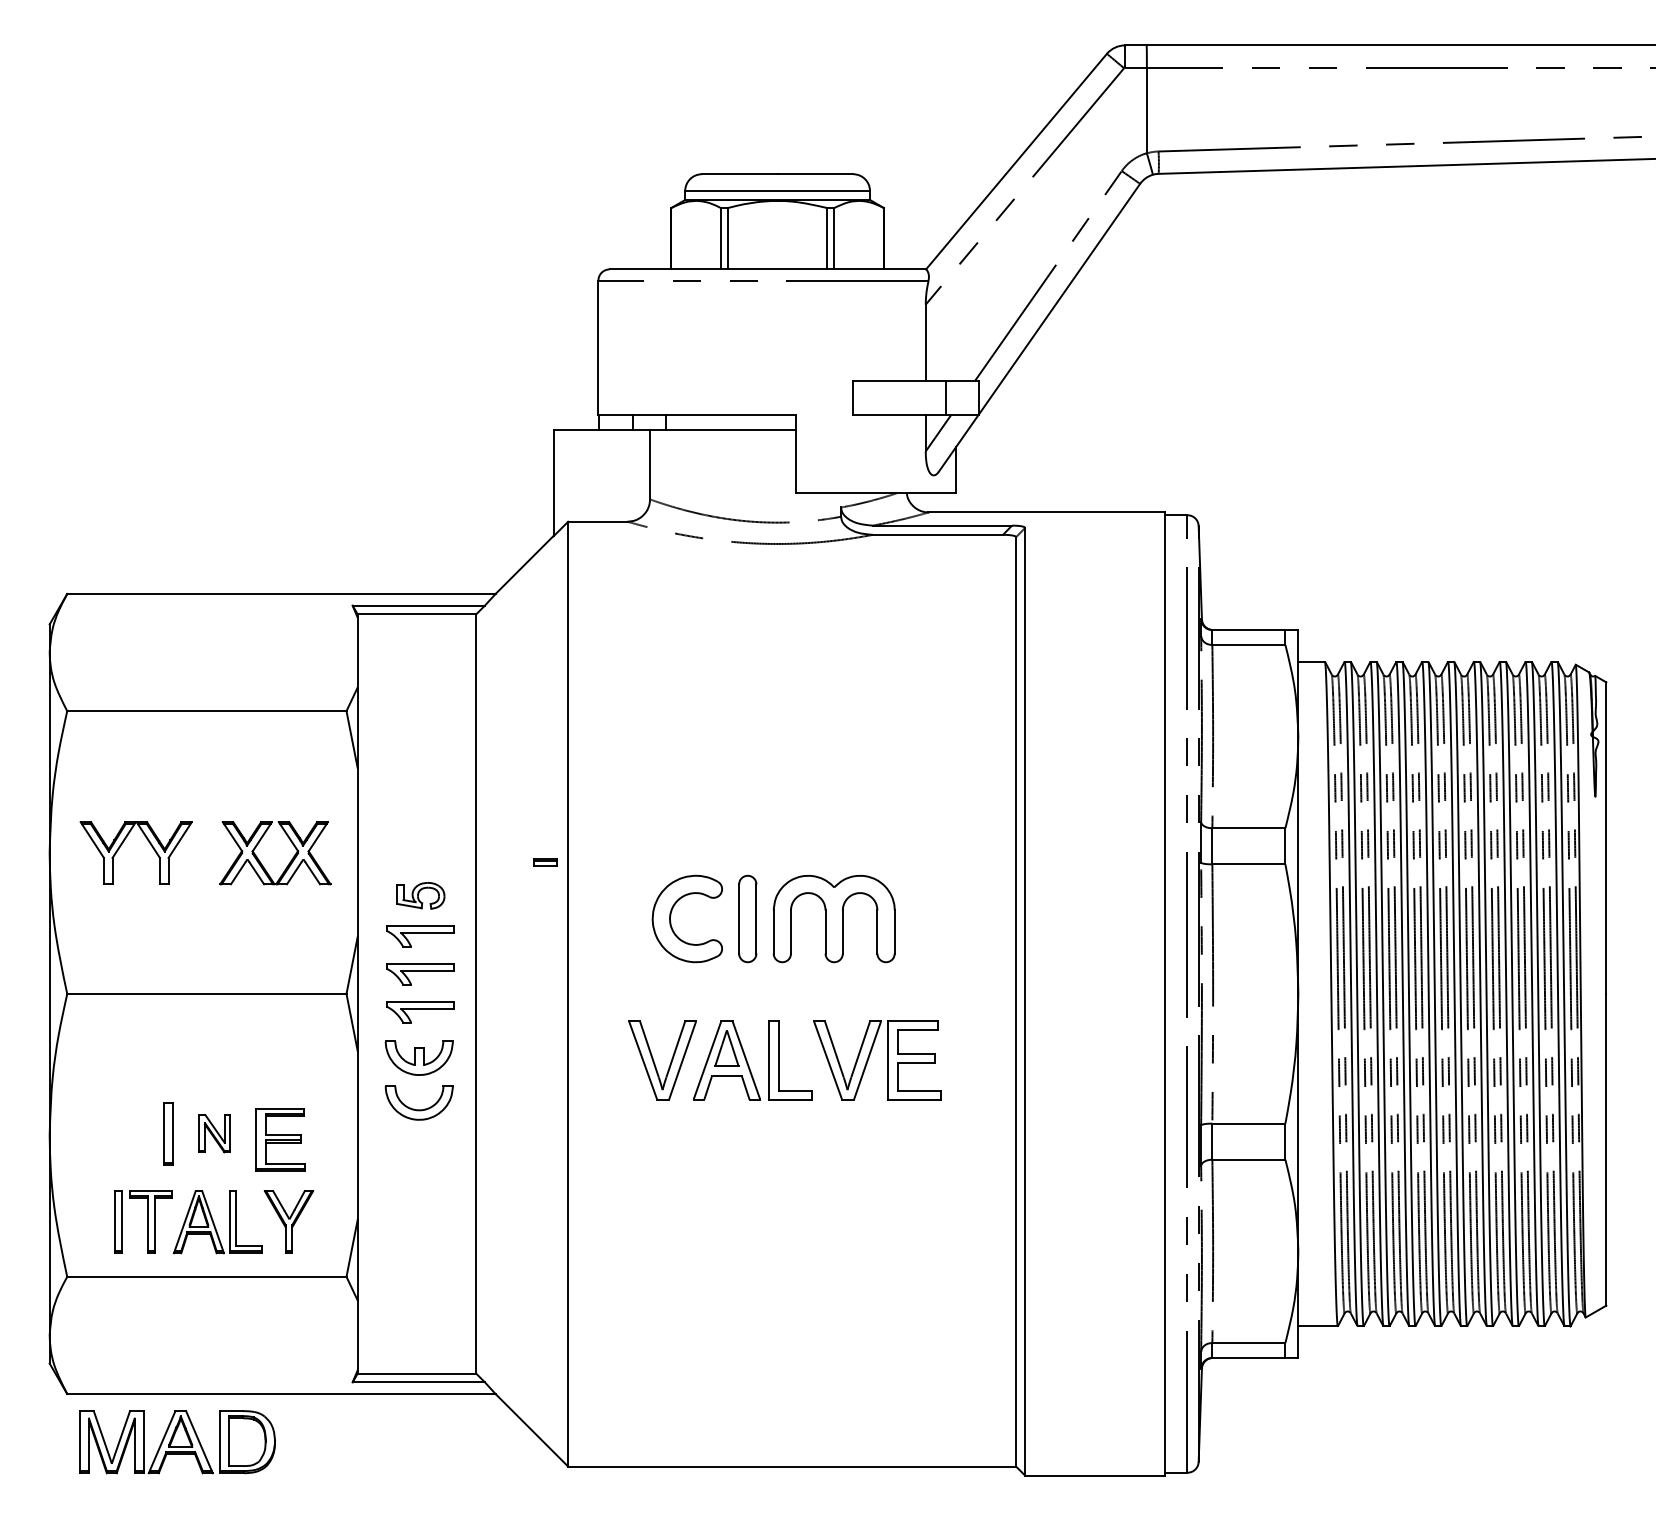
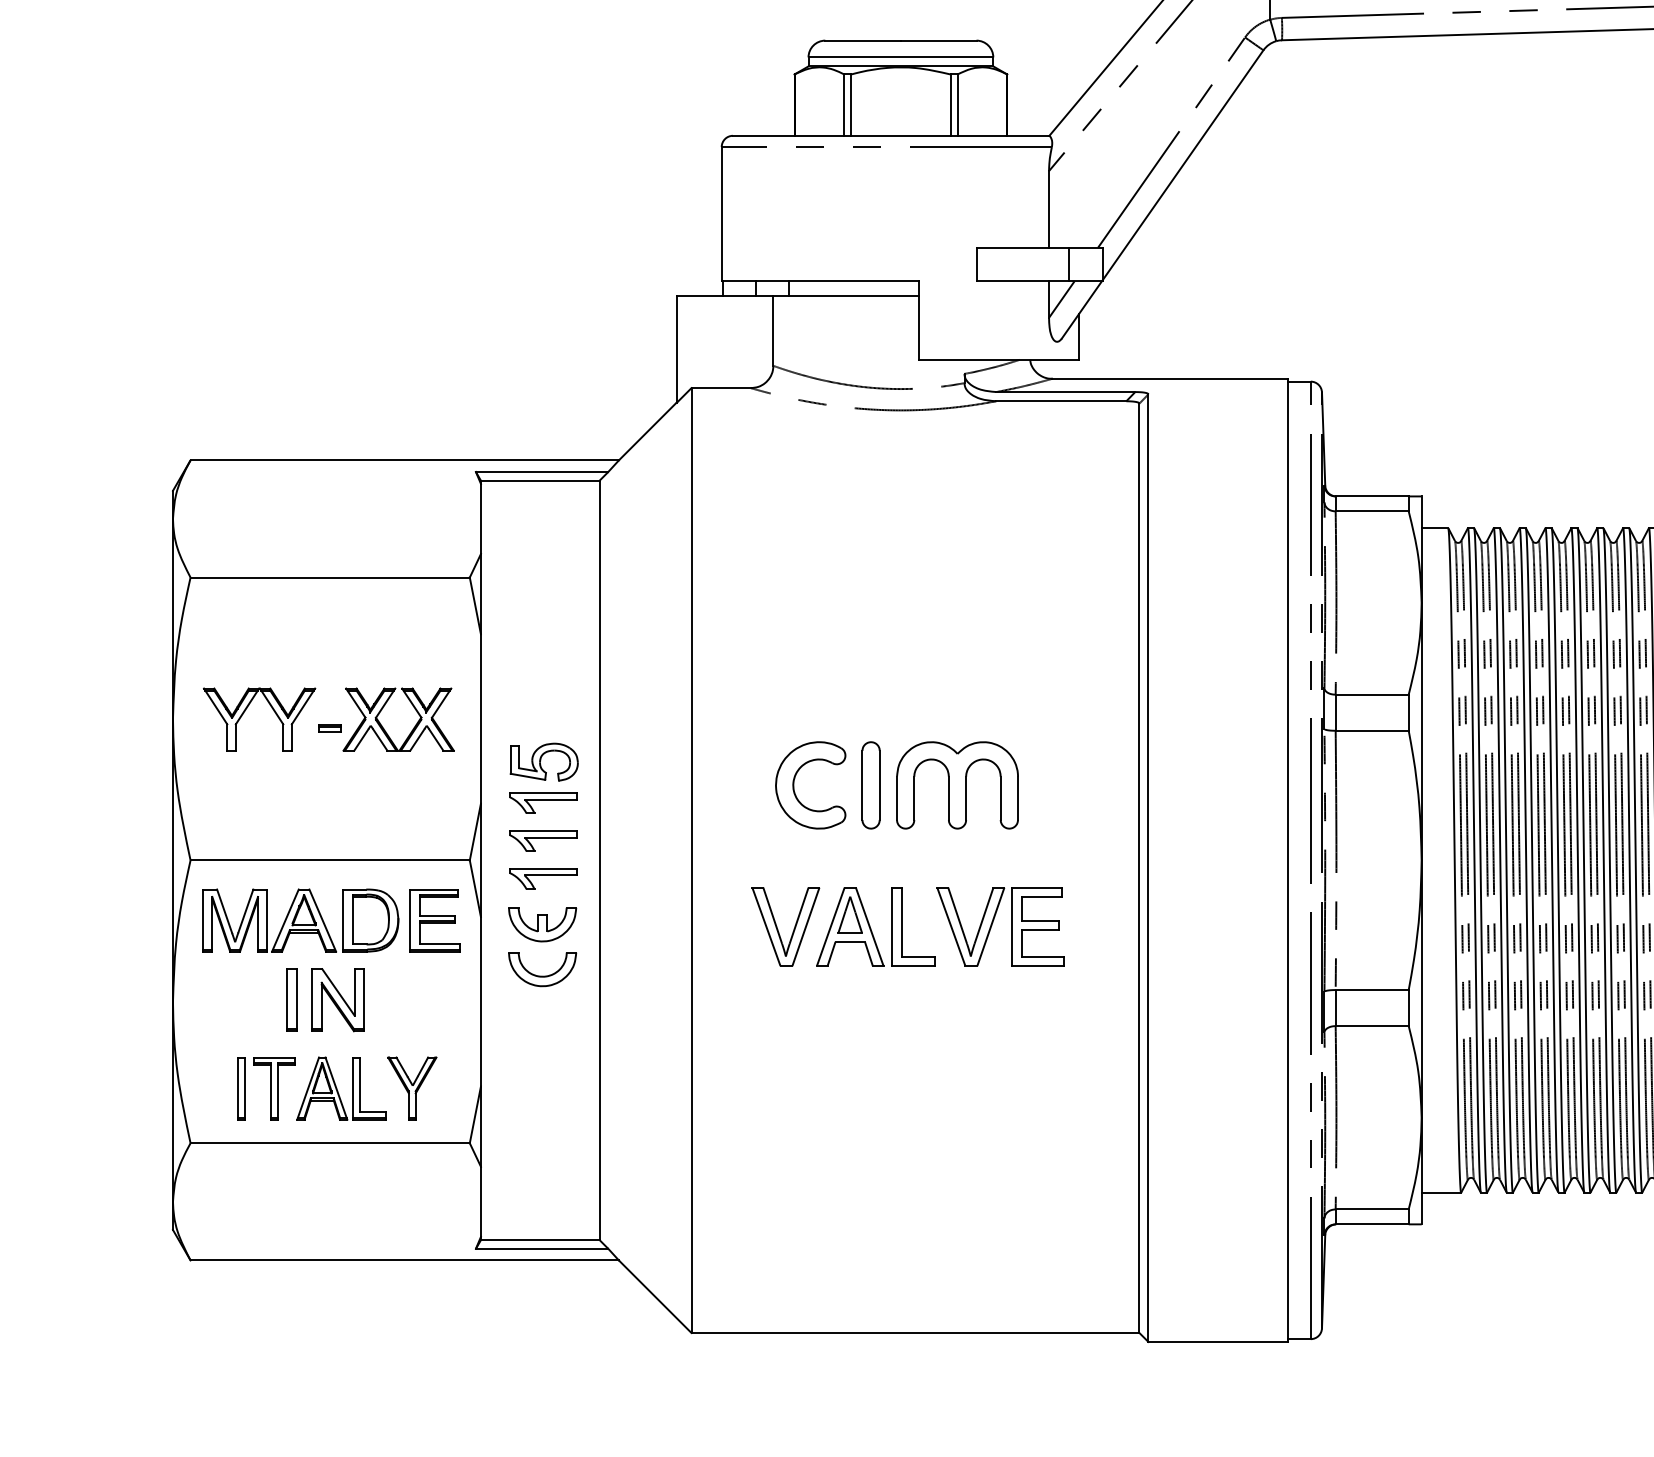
part: (545, 862) -> (329, 728), moved
part: (420, 895) -> (543, 761), size x1.43
part: (214, 1133) -> (337, 999), size x1.67
part: (280, 1139) -> (434, 919), moved
part: (177, 1442) -> (300, 920), moved

